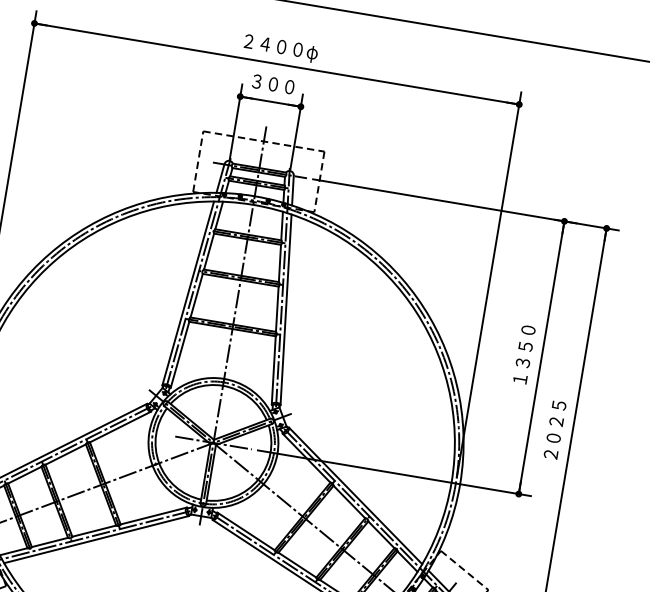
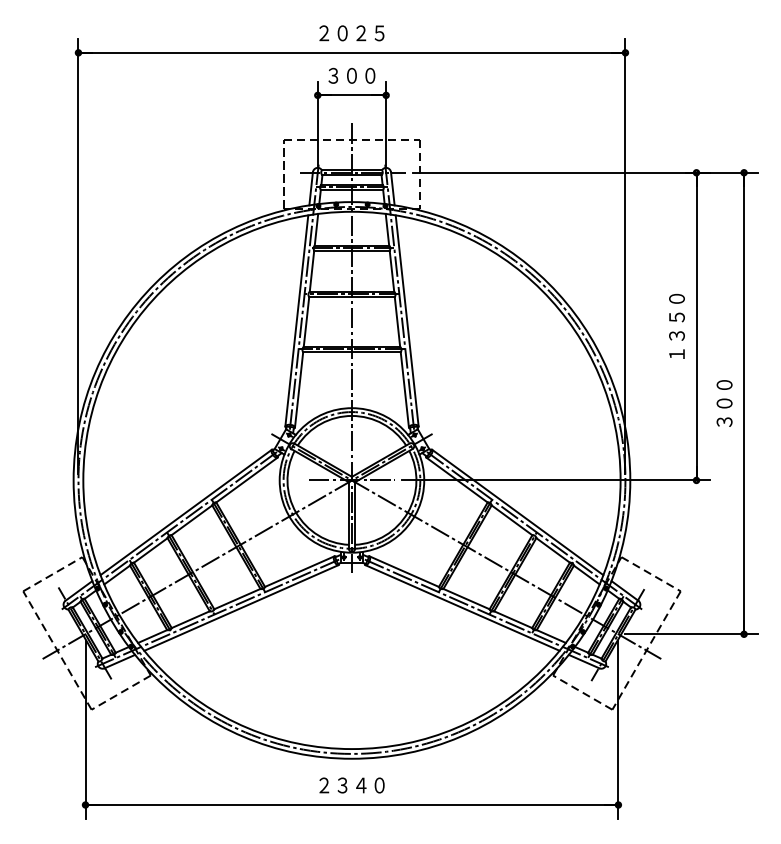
text: (280, 48) -> (353, 35), ２４００φ -> ２０２５
text: (555, 430) -> (724, 403), ２０２５ -> ３００

